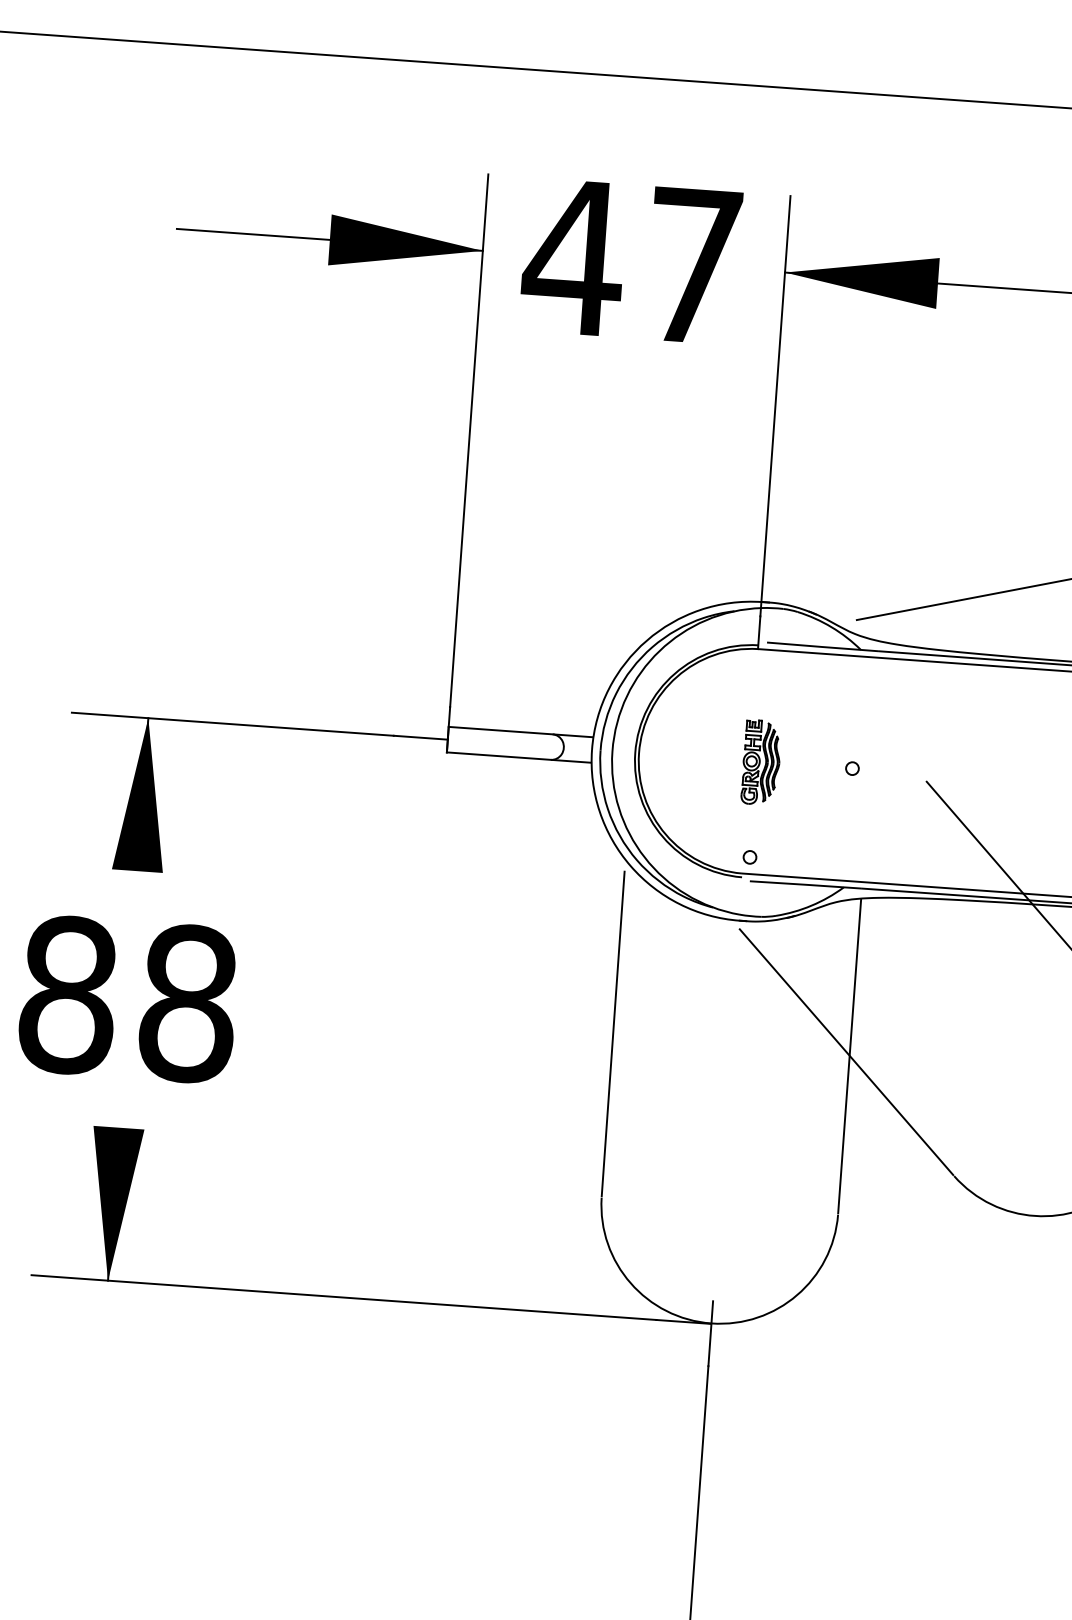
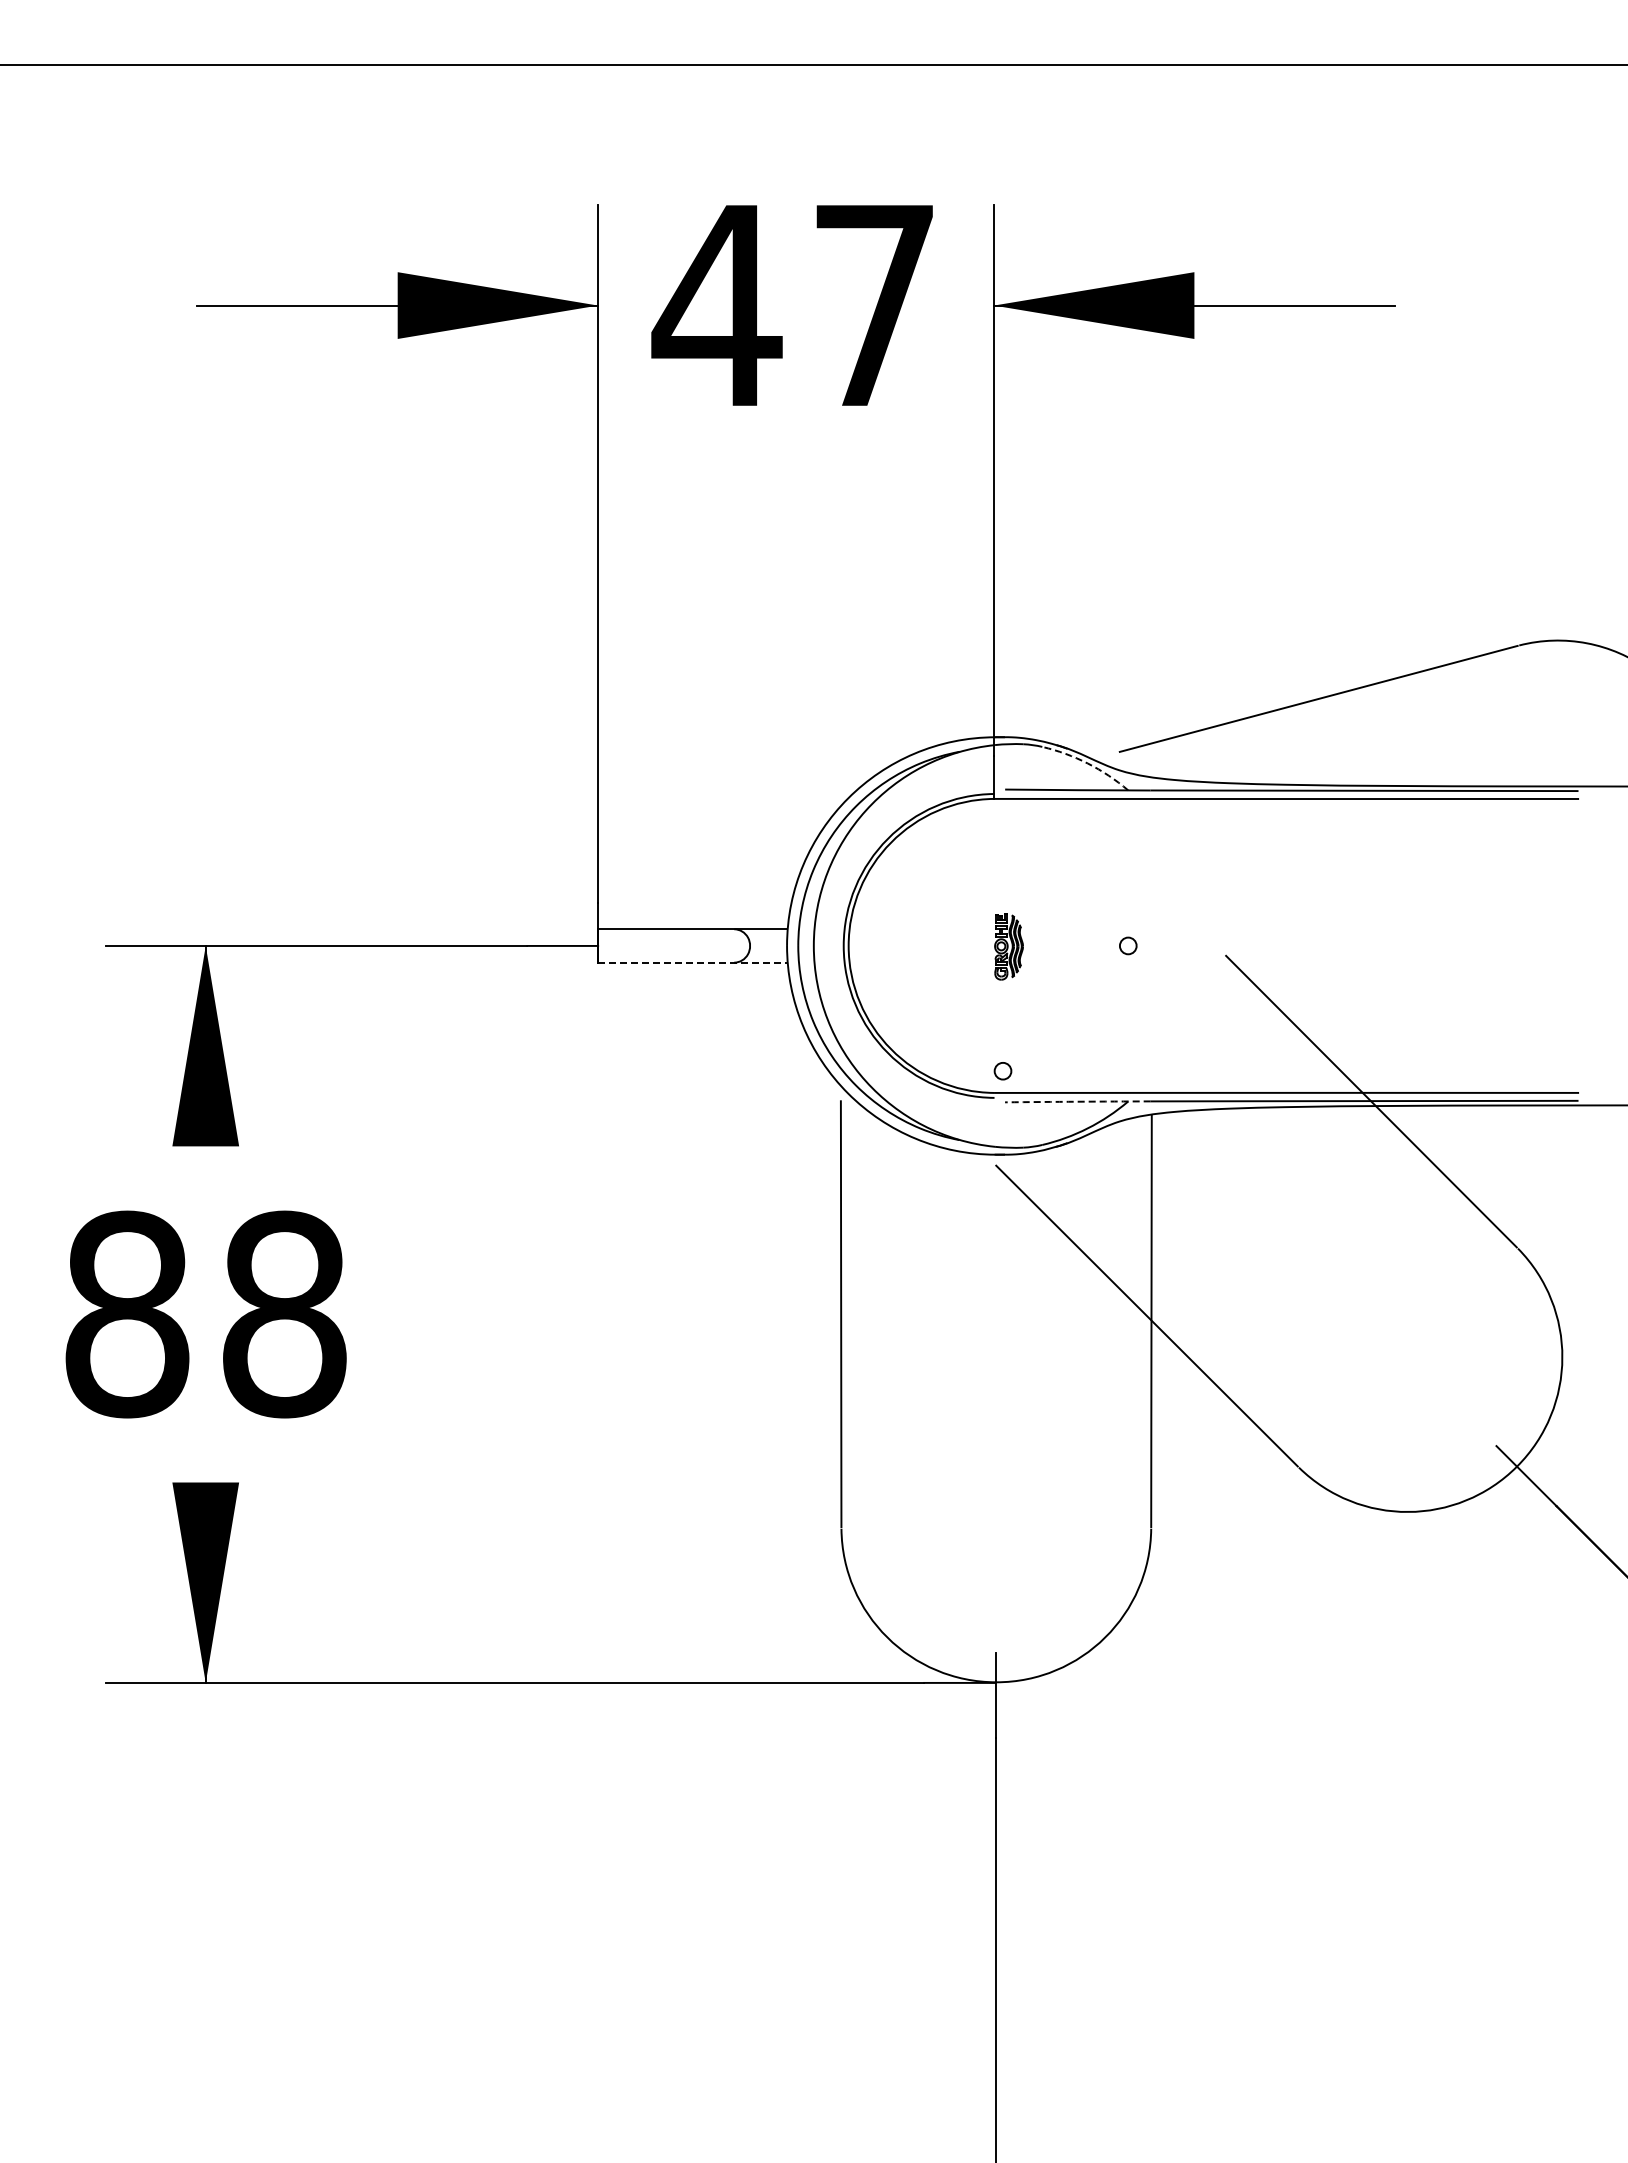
arc: (831, 627) -> (1087, 763), solid -> dashed
line: (519, 757) -> (693, 962), solid -> dashed
part: (761, 762) -> (1008, 946), size x0.6
arc: (805, 884) -> (1077, 1101), solid -> dashed

